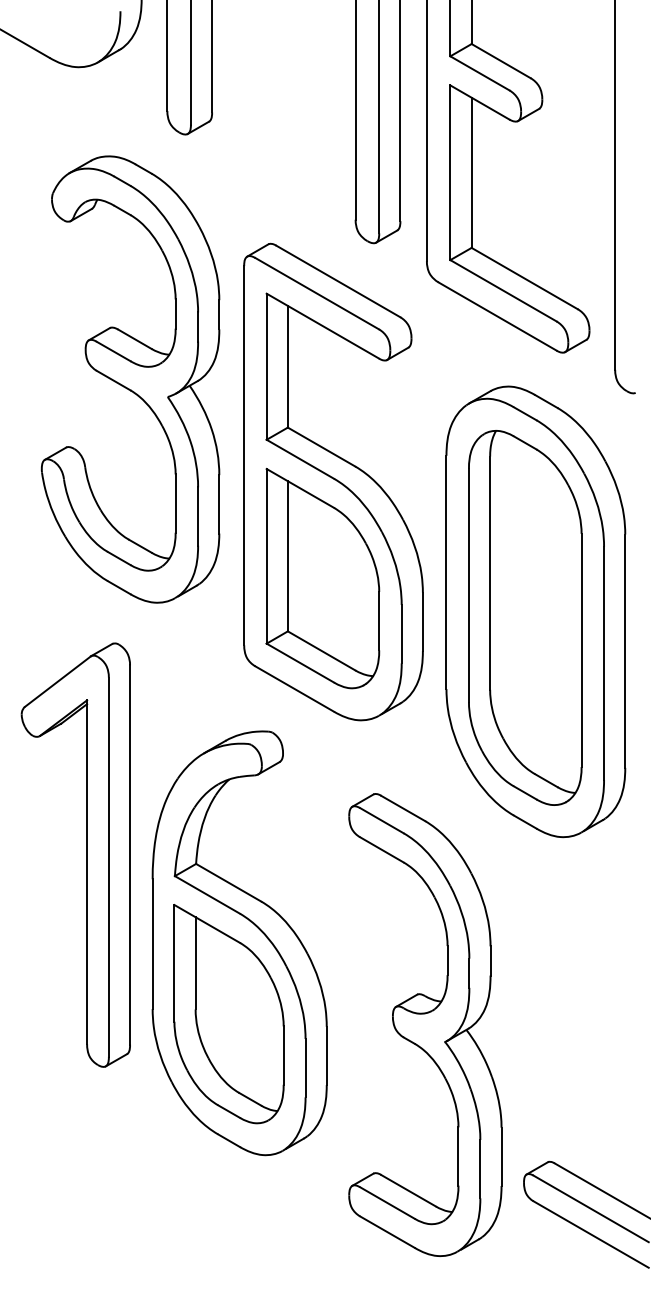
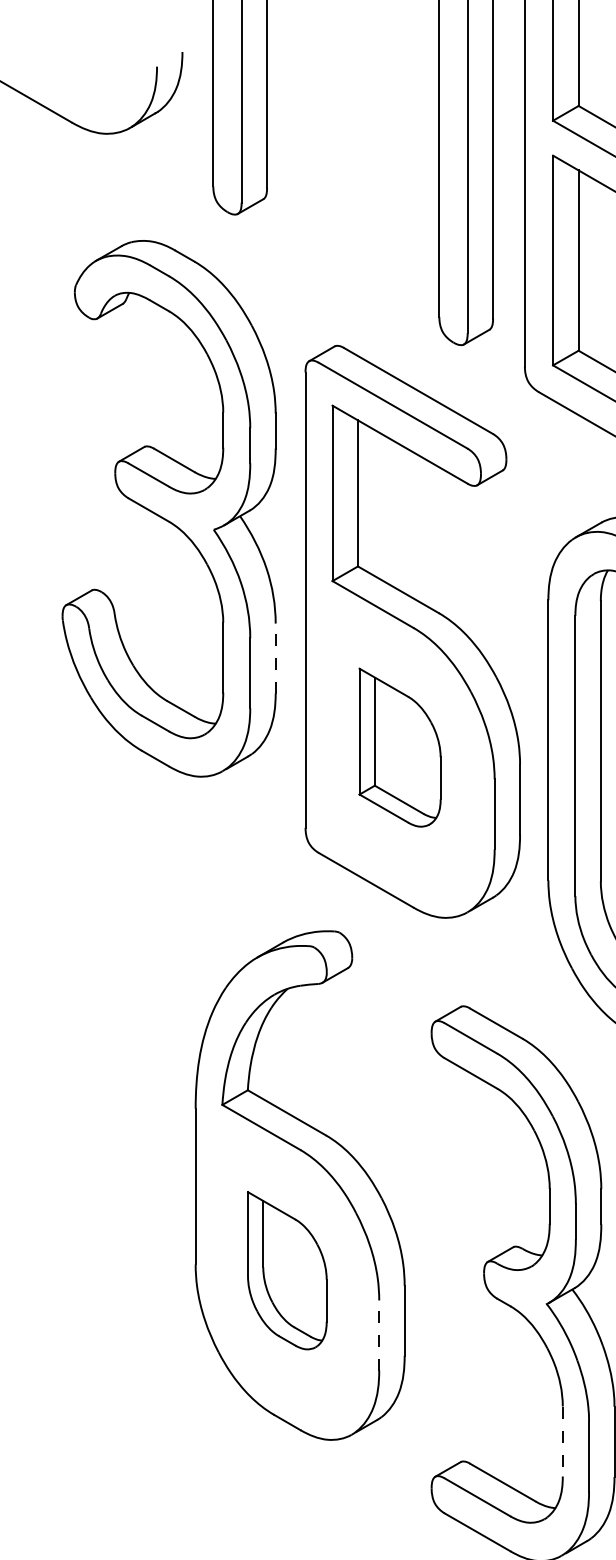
line: (219, 503) -> (275, 657), solid -> dashed
part: (322, 578) -> (399, 747), size x0.6
part: (86, 854) -> (116, 1078), removed
part: (228, 1014) -> (286, 1271), size x0.6
line: (305, 1067) -> (379, 1334), solid -> dashed
line: (458, 1157) -> (562, 1442), solid -> dashed

